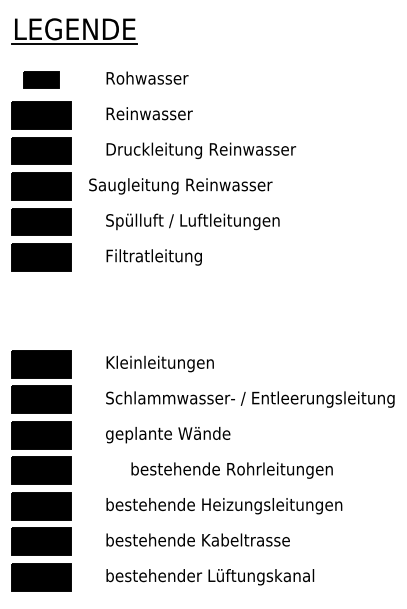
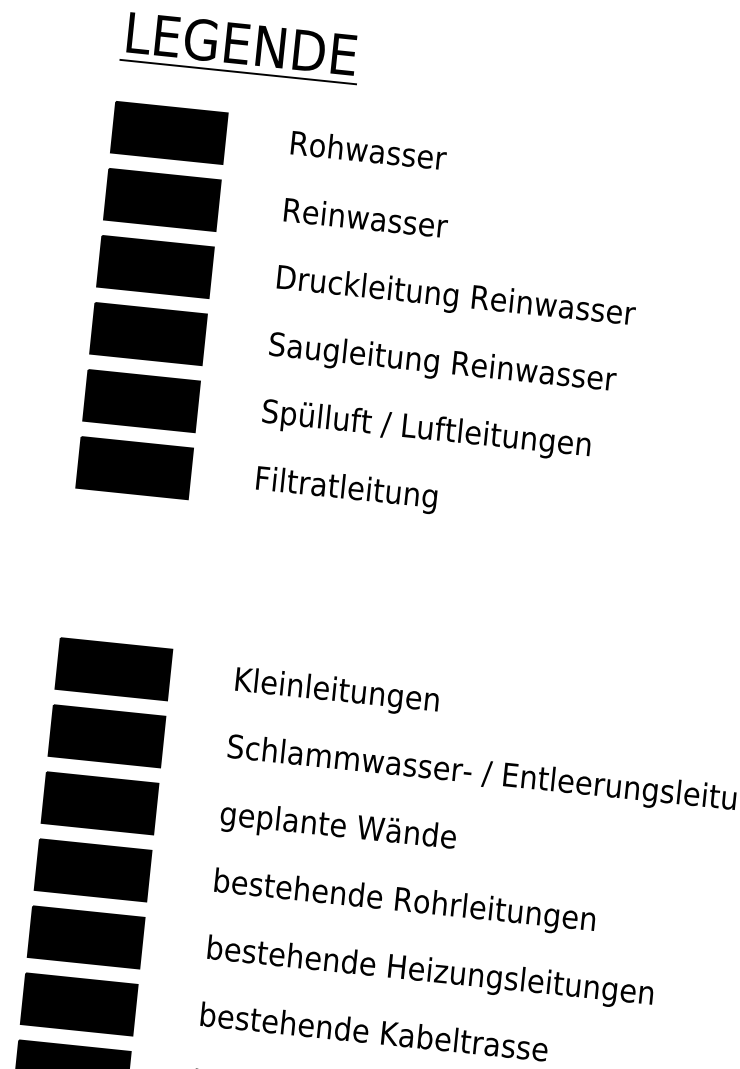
part: (41, 79) -> (168, 132), size x1.67
text: (180, 186) -> (442, 364), moved
text: (231, 470) -> (403, 902), moved

